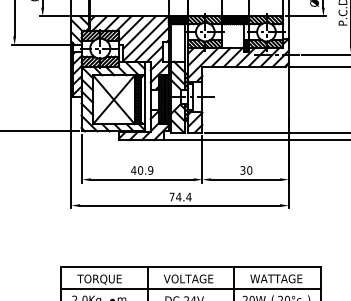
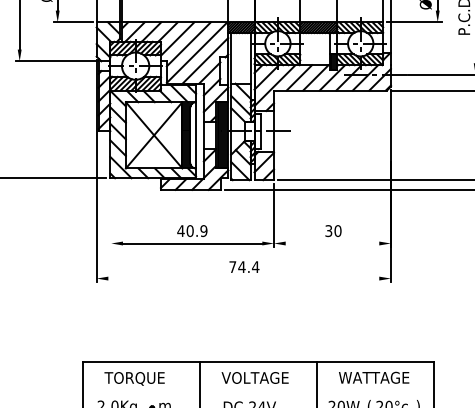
line: (82, 158) -> (111, 214), removed
line: (245, 179) -> (332, 243), removed
line: (180, 205) -> (244, 278), removed
line: (190, 289) -> (257, 392), removed

